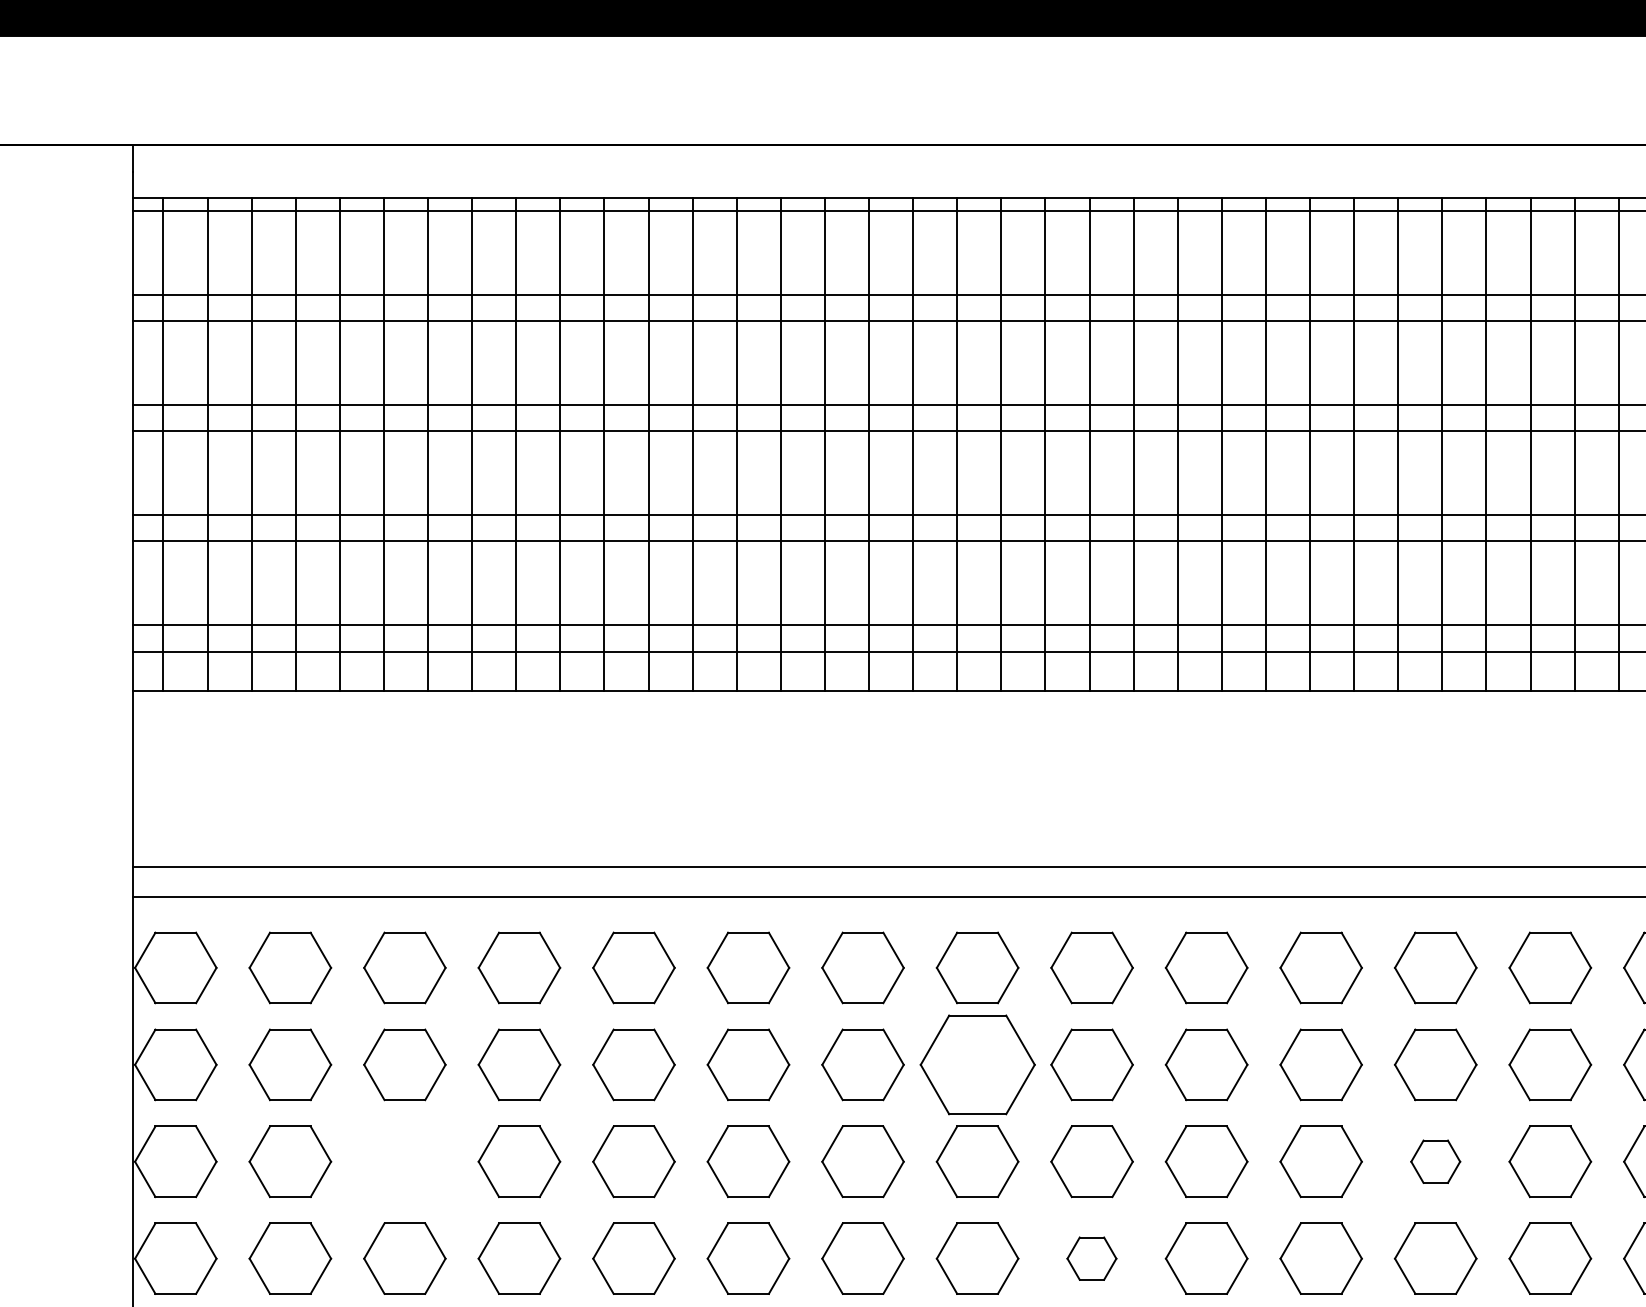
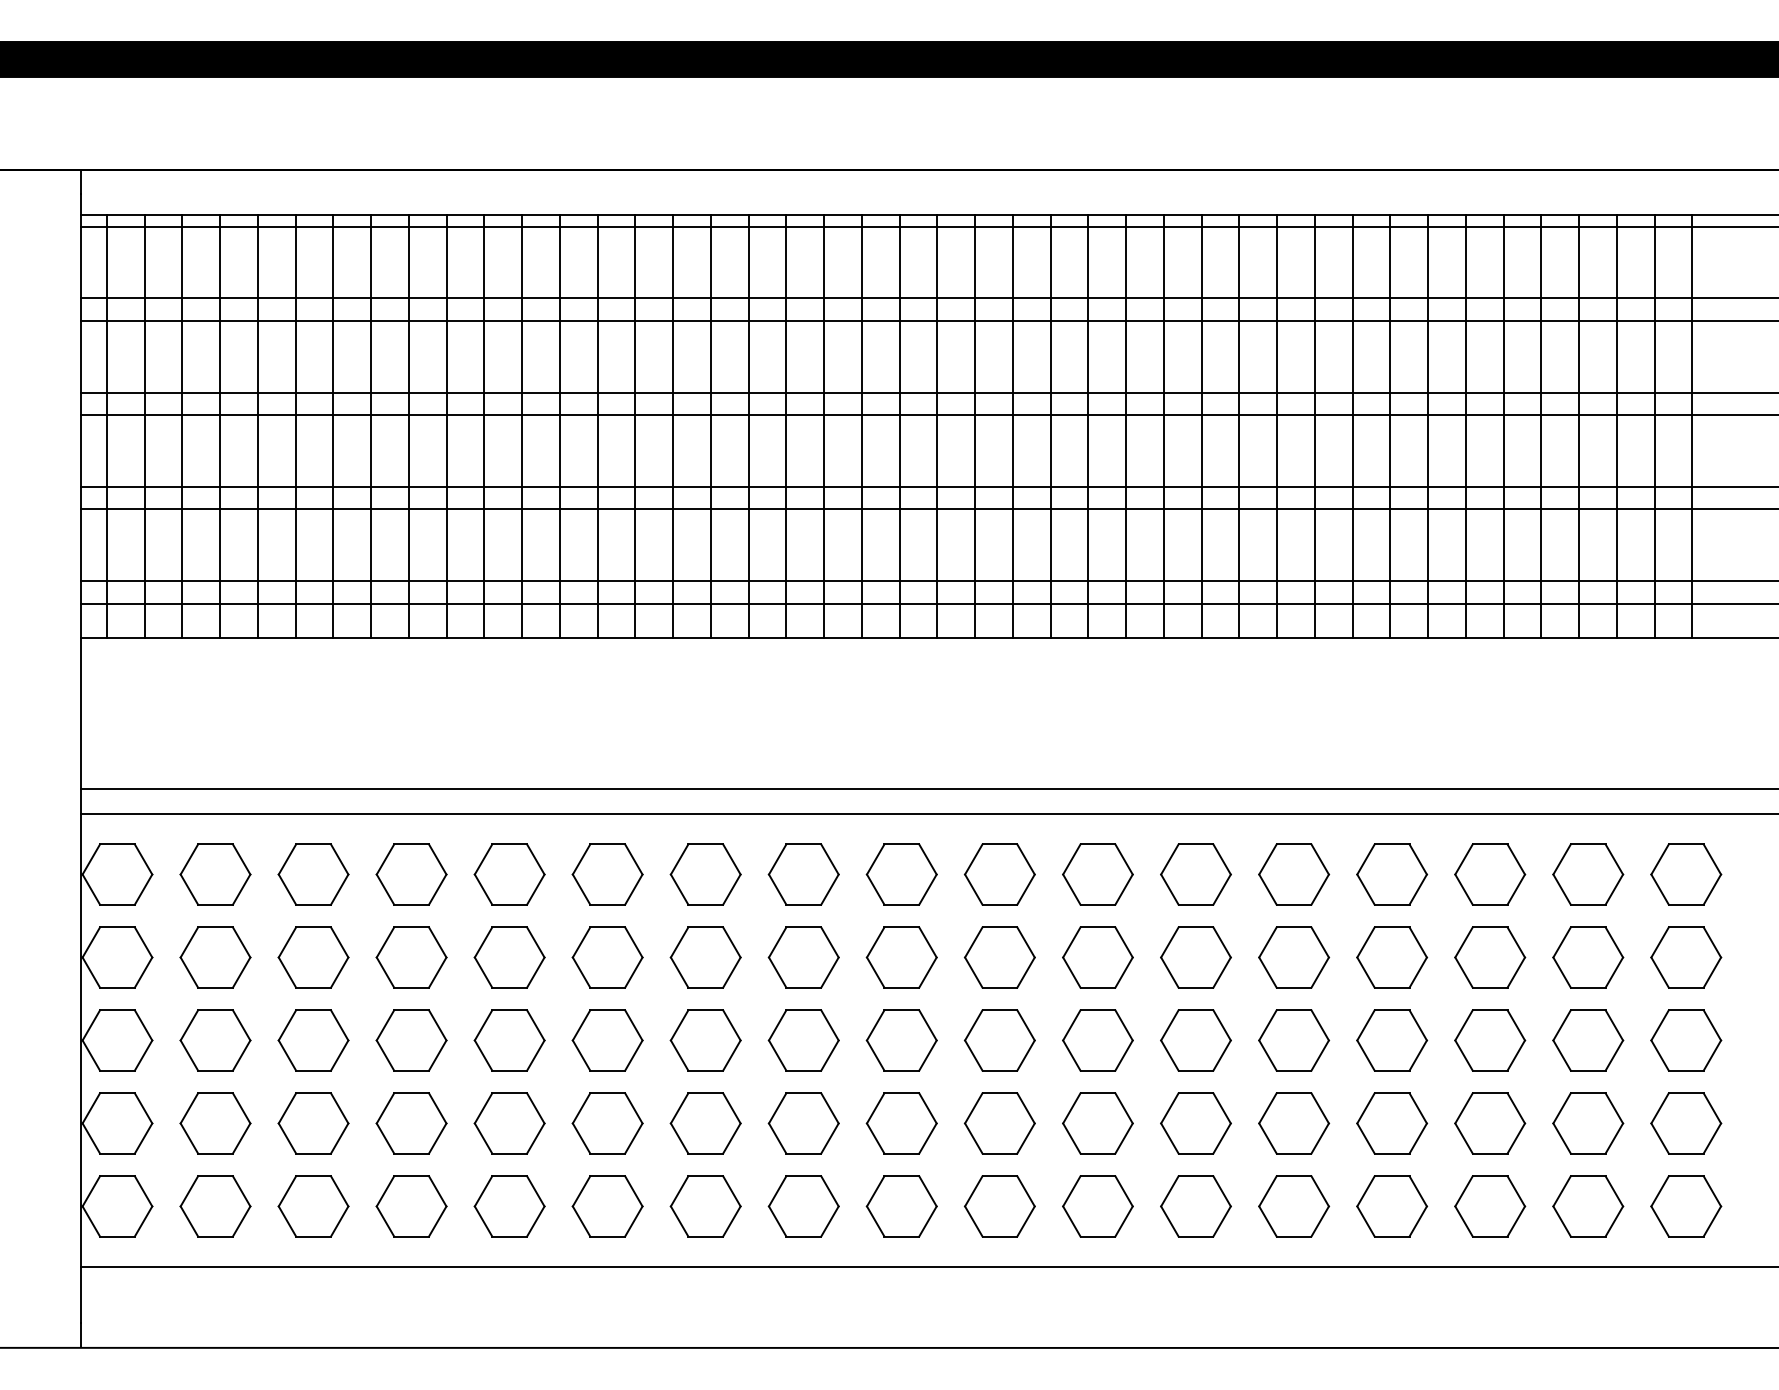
part: (977, 1064) -> (803, 957), size x0.71
part: (404, 1161) -> (313, 1040), added
part: (1435, 1161) -> (1195, 1040), size x1.67
part: (1091, 1258) -> (901, 1123), size x1.67

